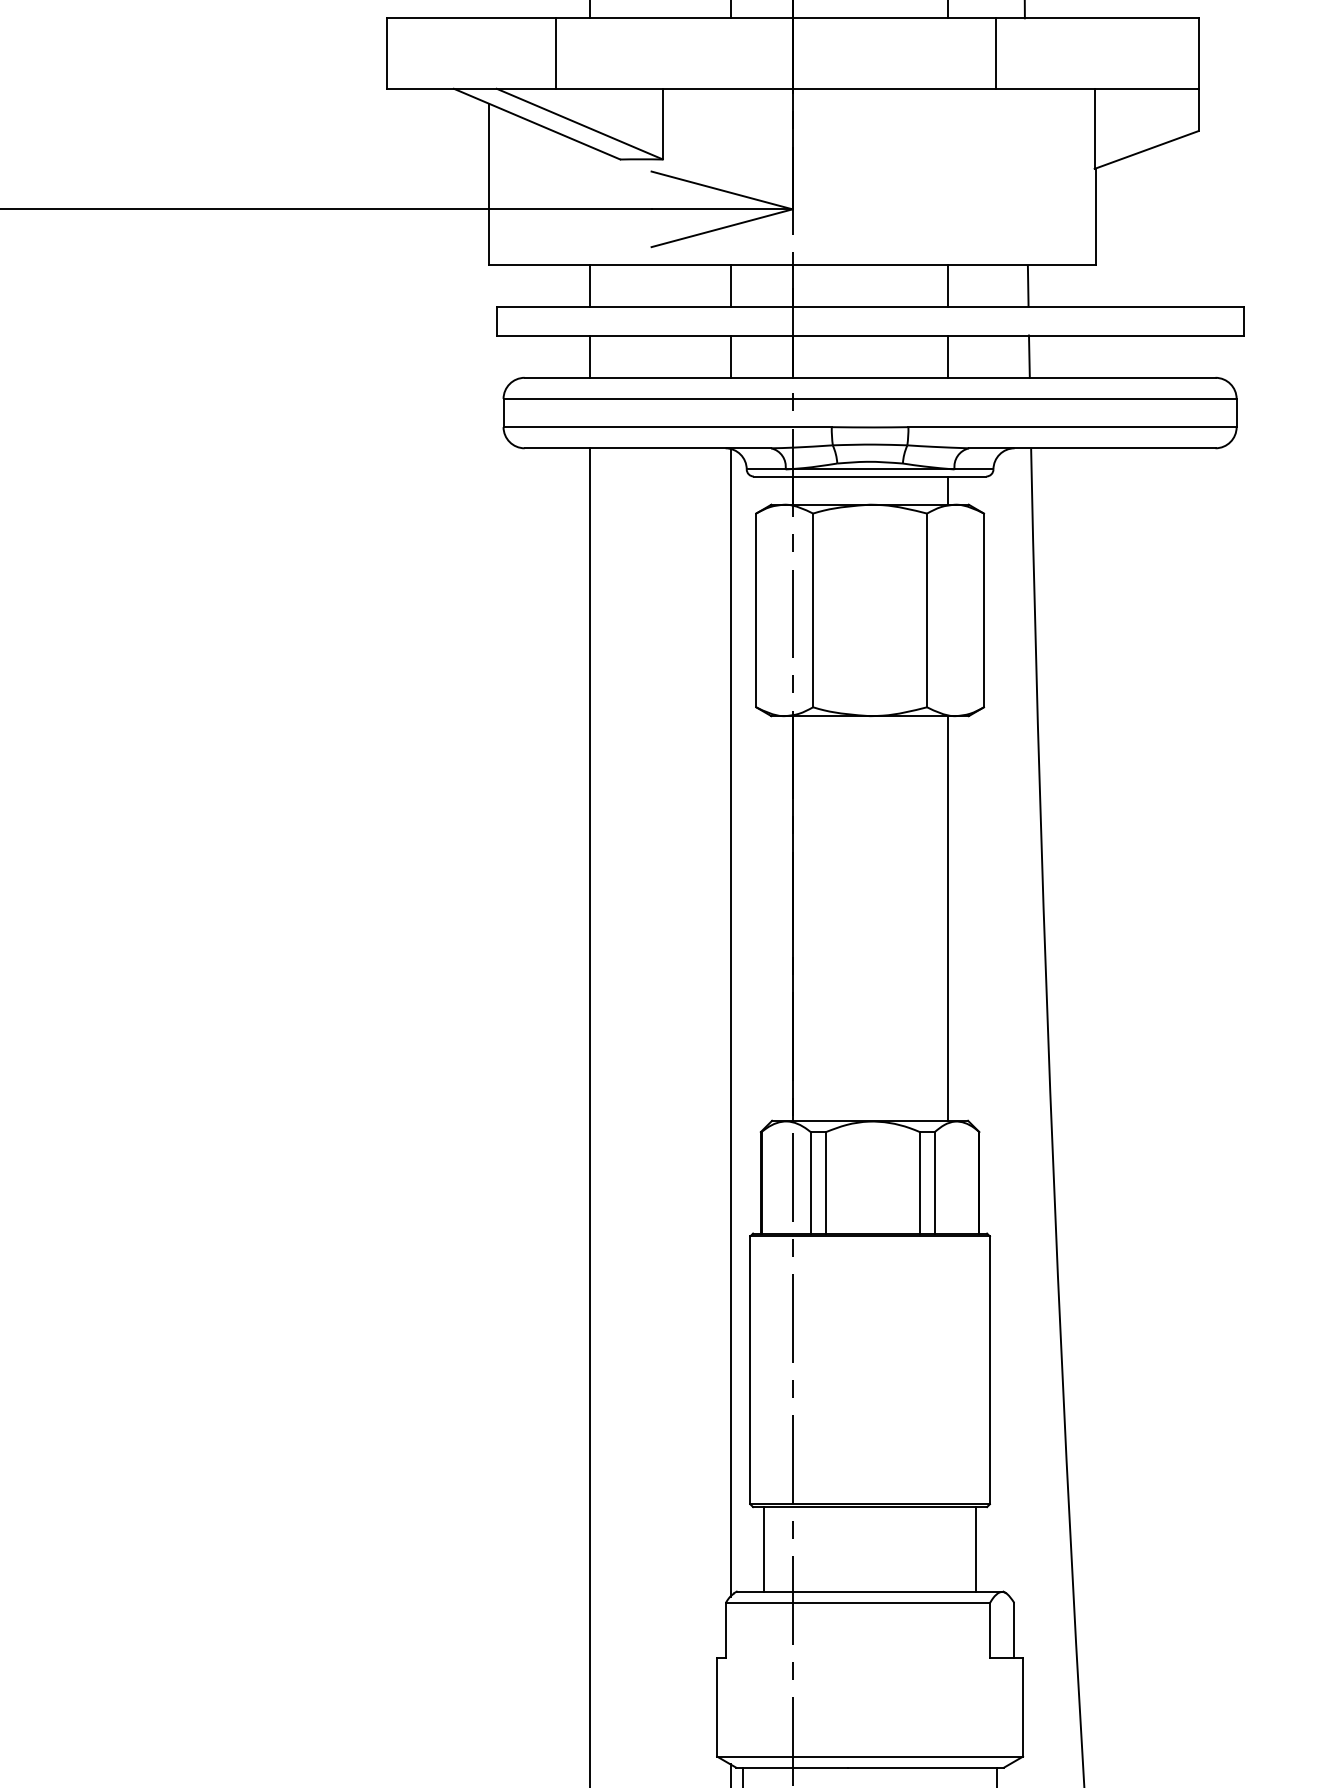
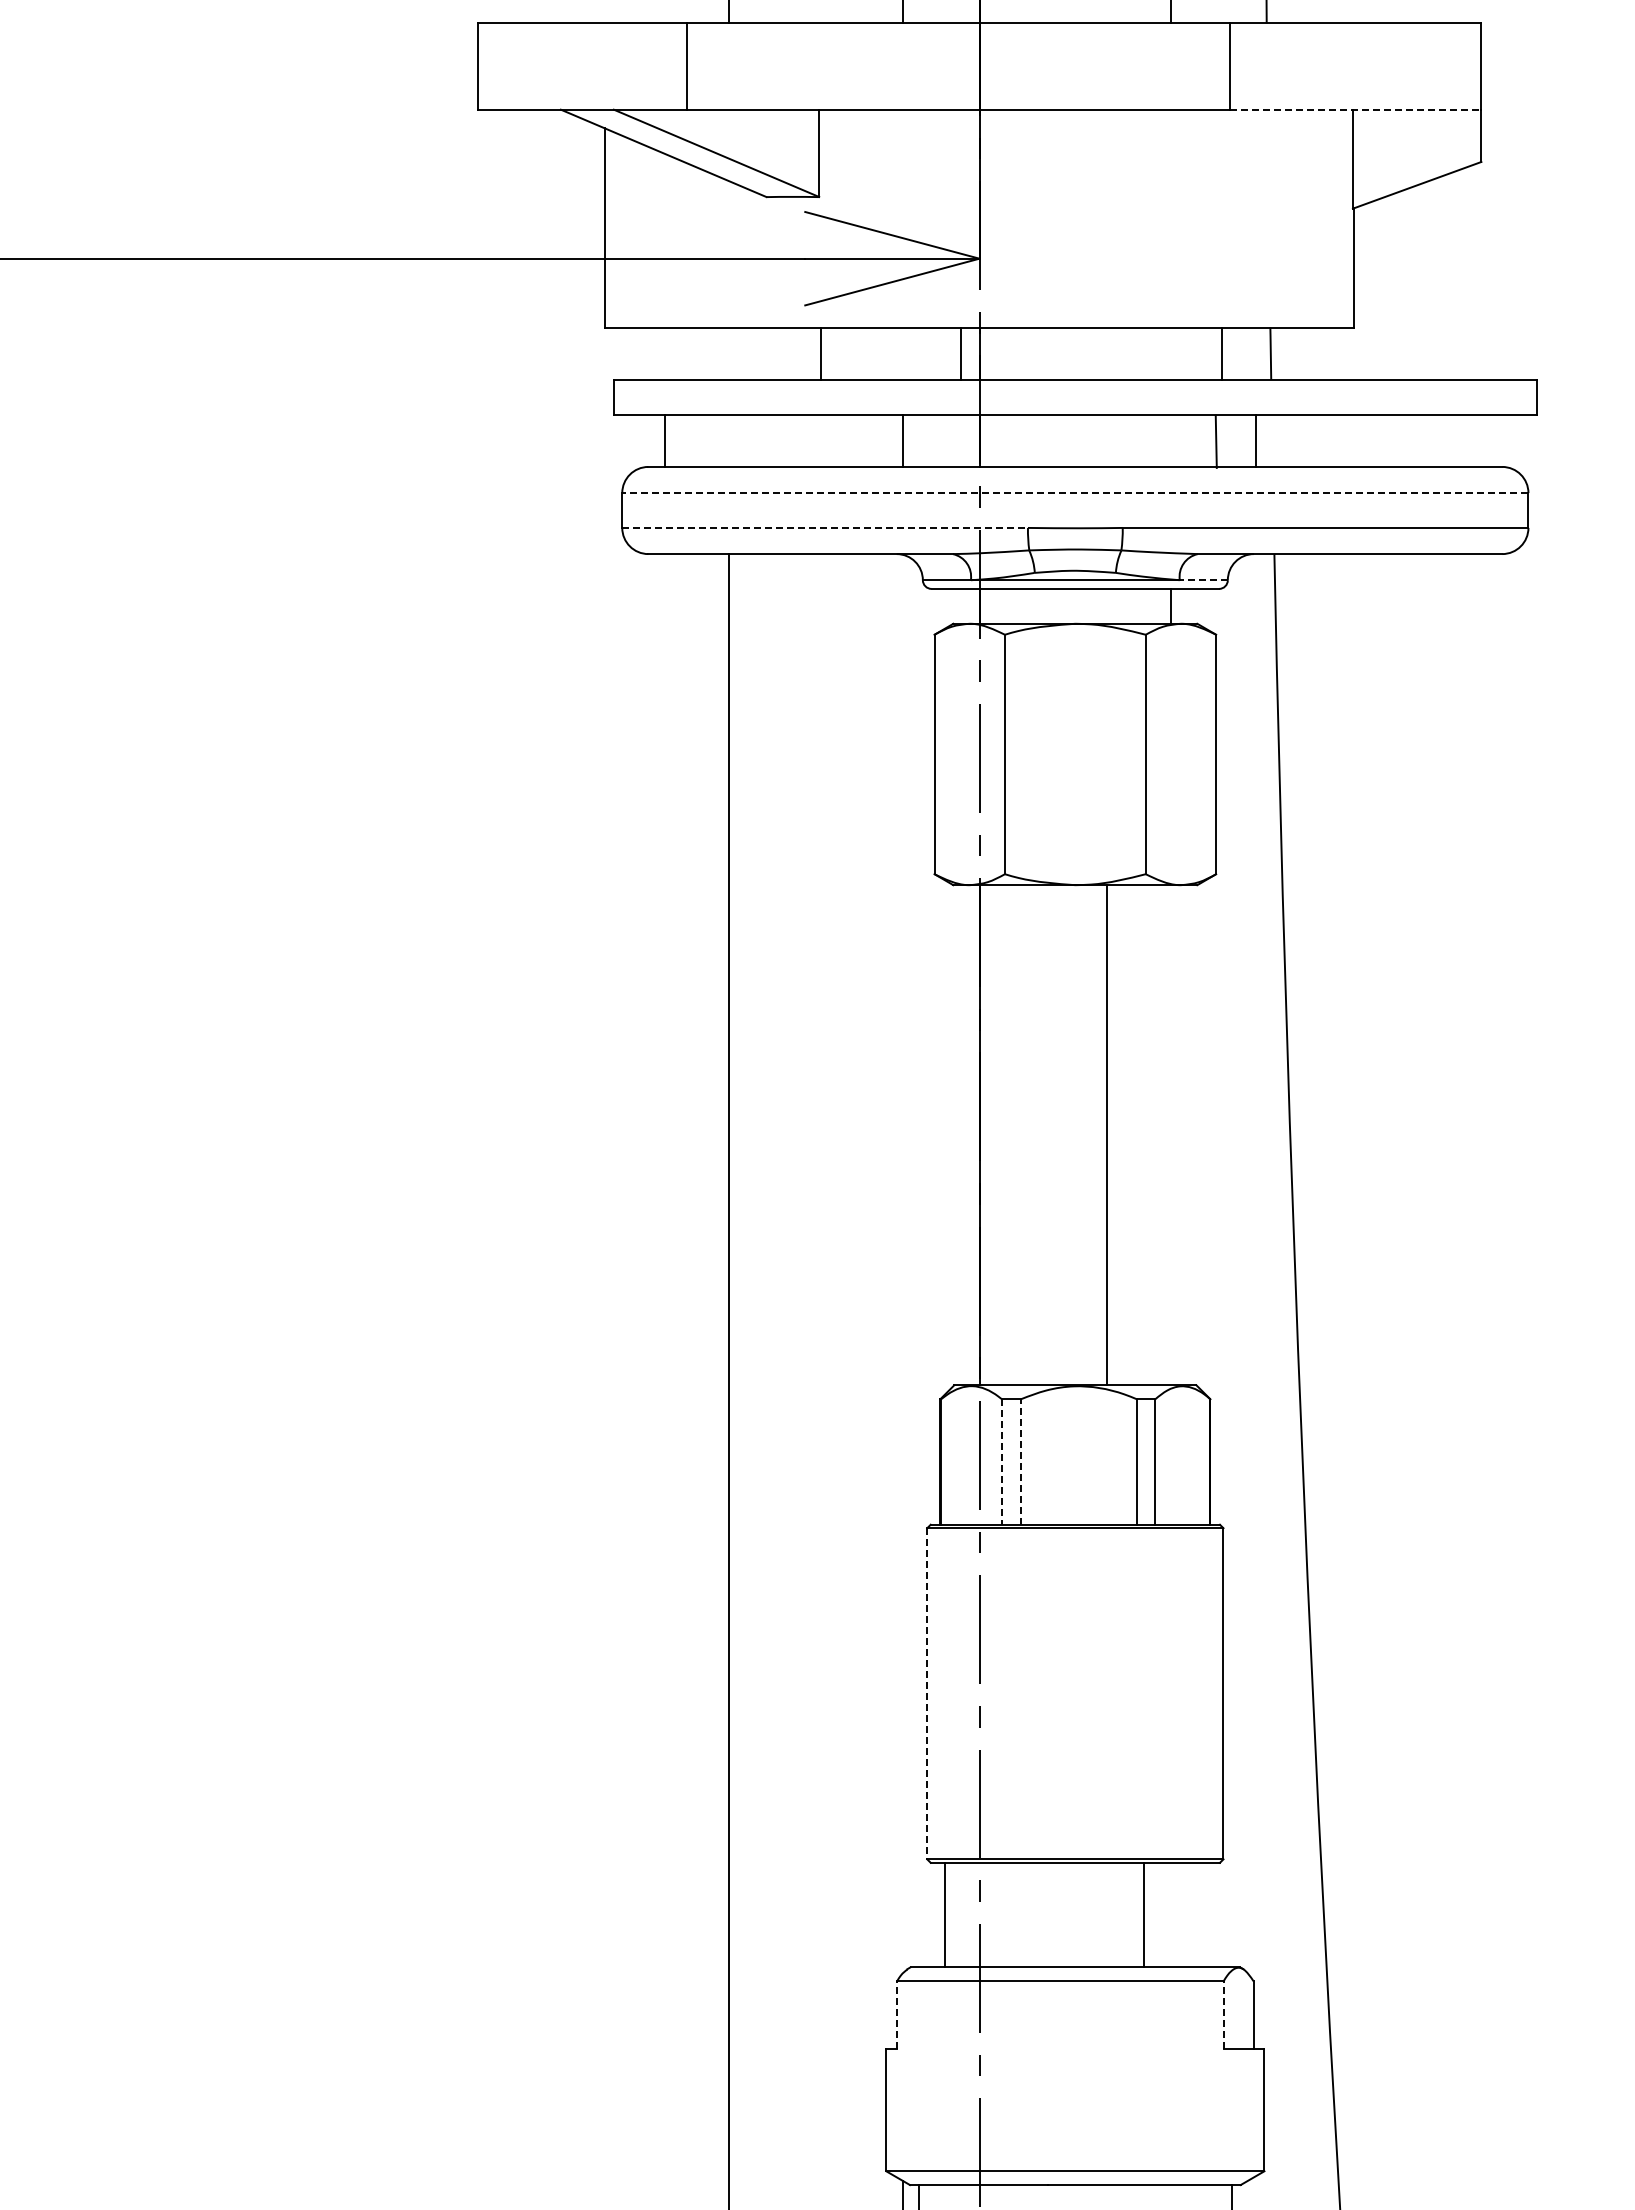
line: (1096, 88) -> (1355, 109), solid -> dashed
line: (589, 286) -> (820, 353), moved
line: (731, 286) -> (961, 353), moved
line: (947, 286) -> (1222, 353), moved
line: (589, 356) -> (664, 440), moved
line: (947, 356) -> (1256, 440), moved
line: (1028, 356) -> (1215, 441), moved
line: (869, 399) -> (1074, 493), solid -> dashed
line: (667, 426) -> (825, 527), solid -> dashed
line: (973, 469) -> (1203, 580), solid -> dashed
line: (947, 918) -> (1107, 1135), moved
line: (731, 1022) -> (903, 1263), removed
line: (810, 1183) -> (1001, 1462), solid -> dashed
line: (825, 1183) -> (1020, 1462), solid -> dashed
line: (750, 1370) -> (927, 1693), solid -> dashed
line: (976, 1548) -> (1144, 1914), moved
line: (726, 1630) -> (897, 2015), solid -> dashed
line: (989, 1630) -> (1223, 2015), solid -> dashed

